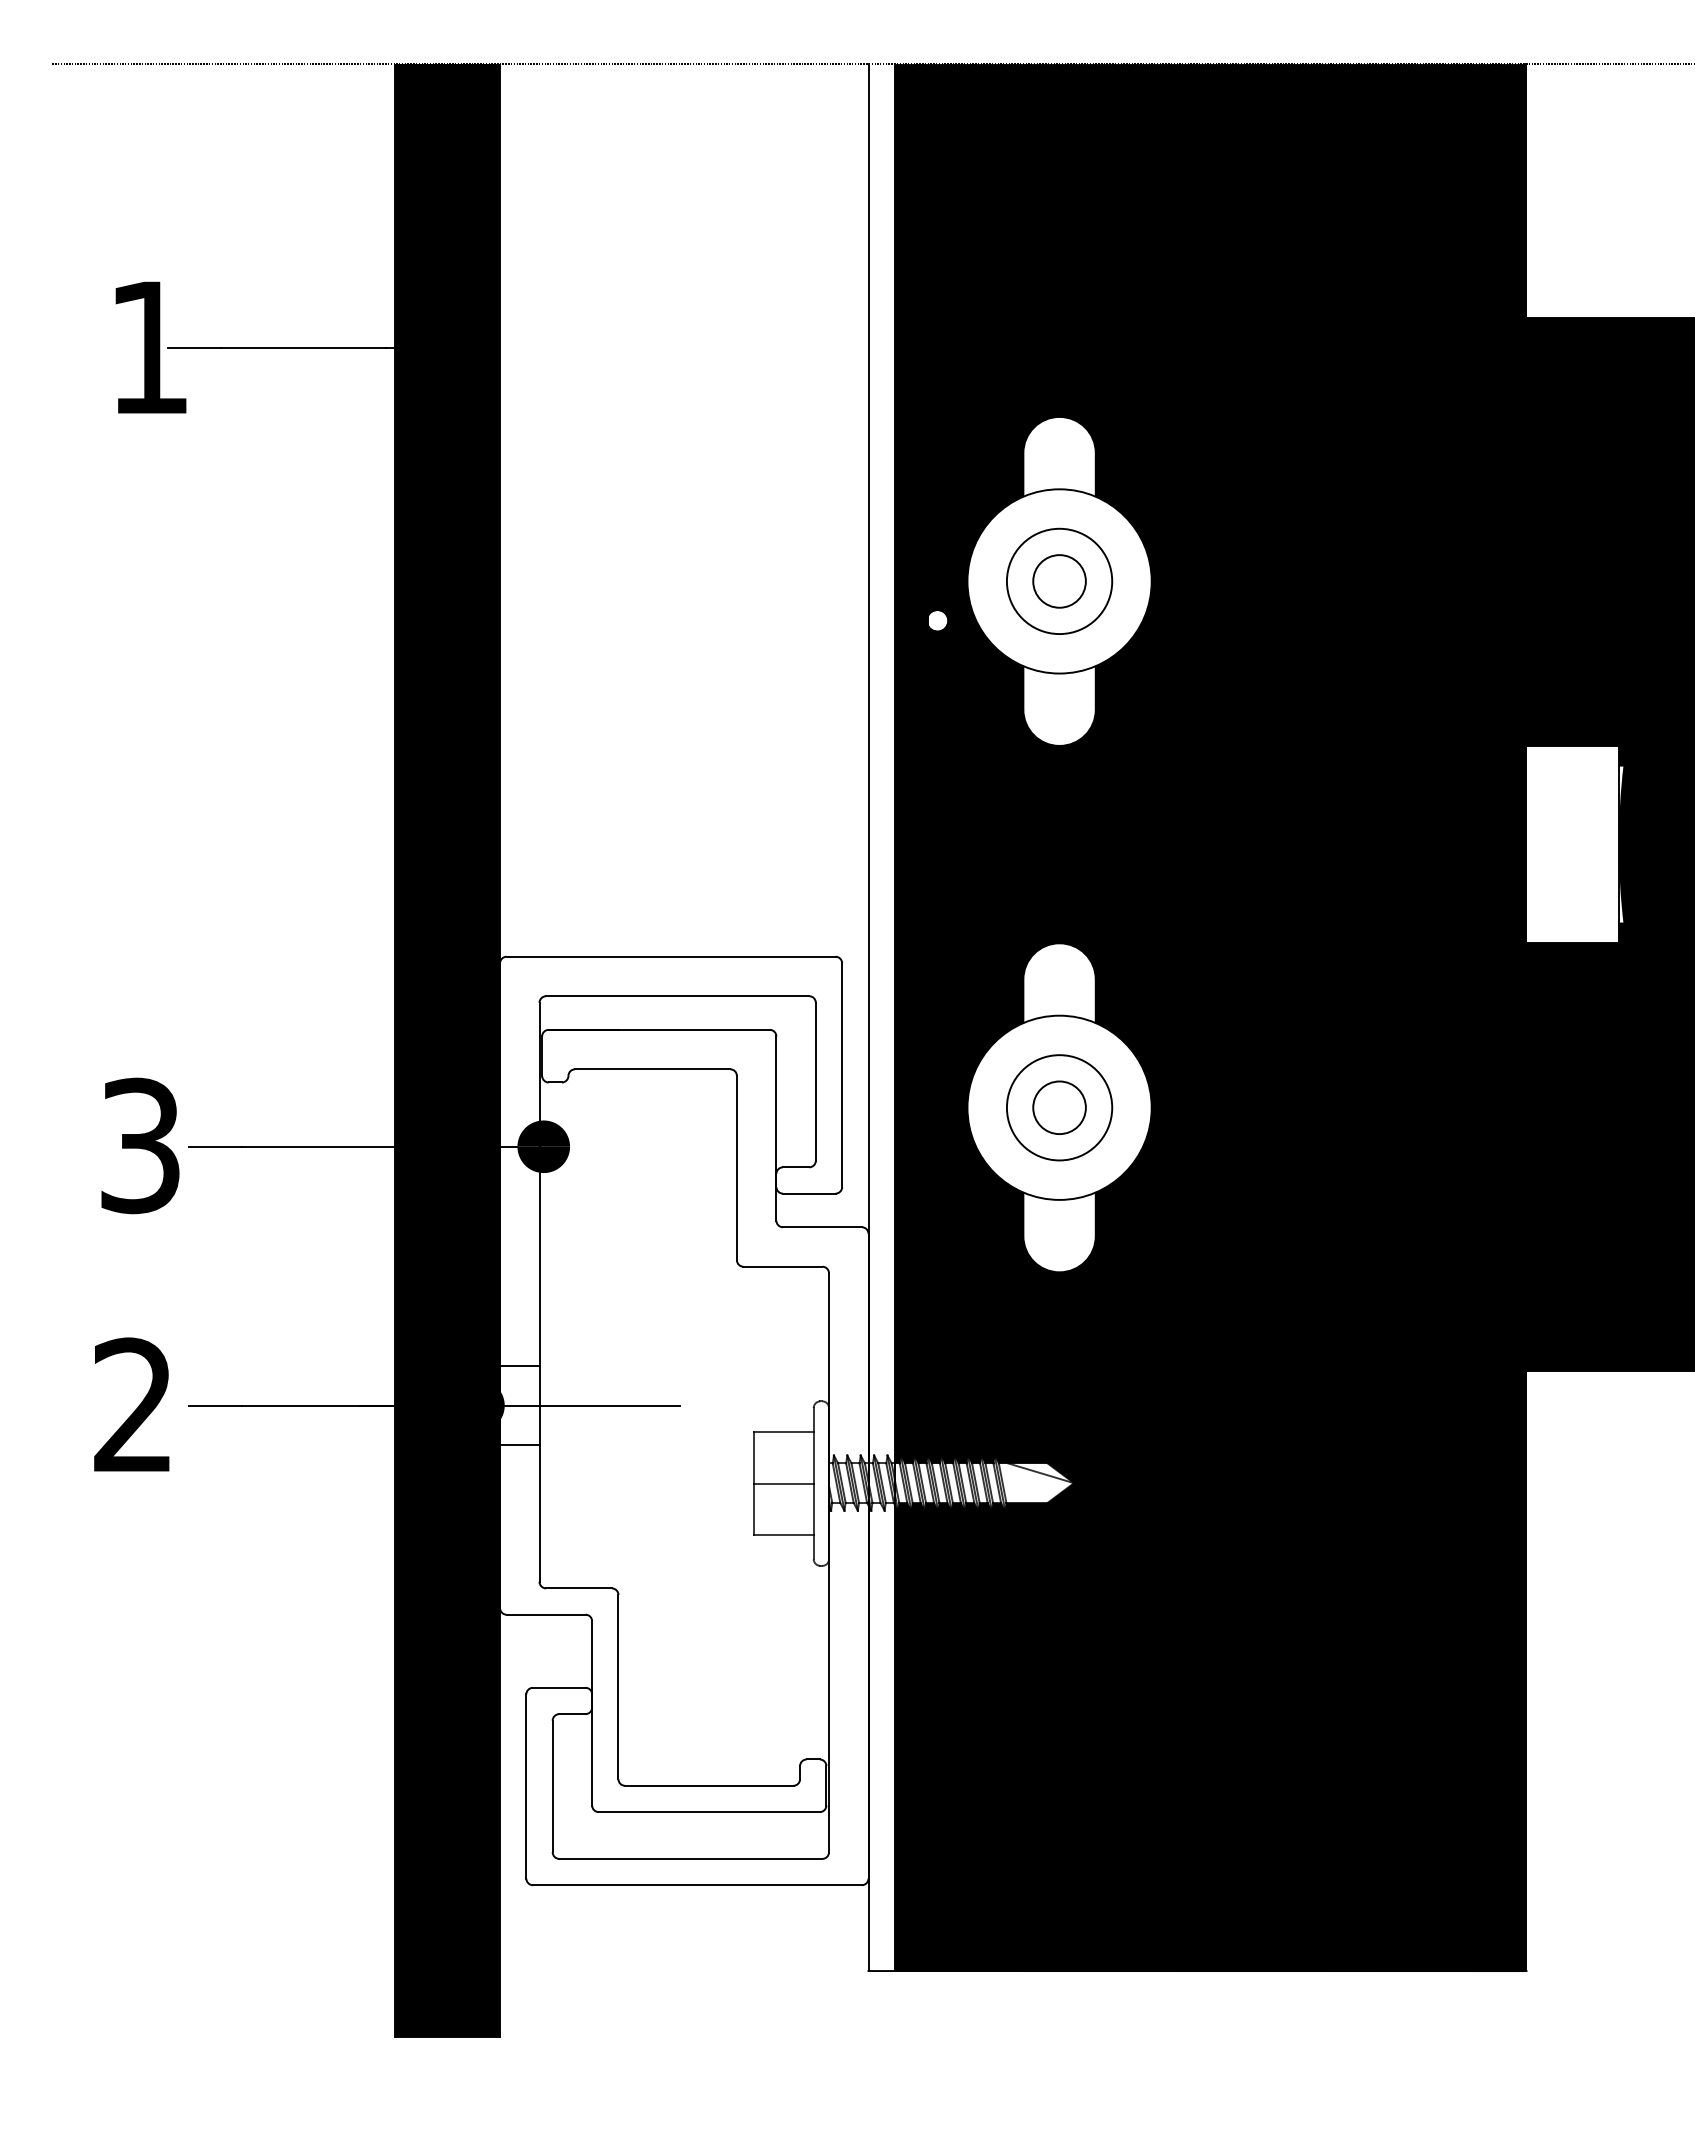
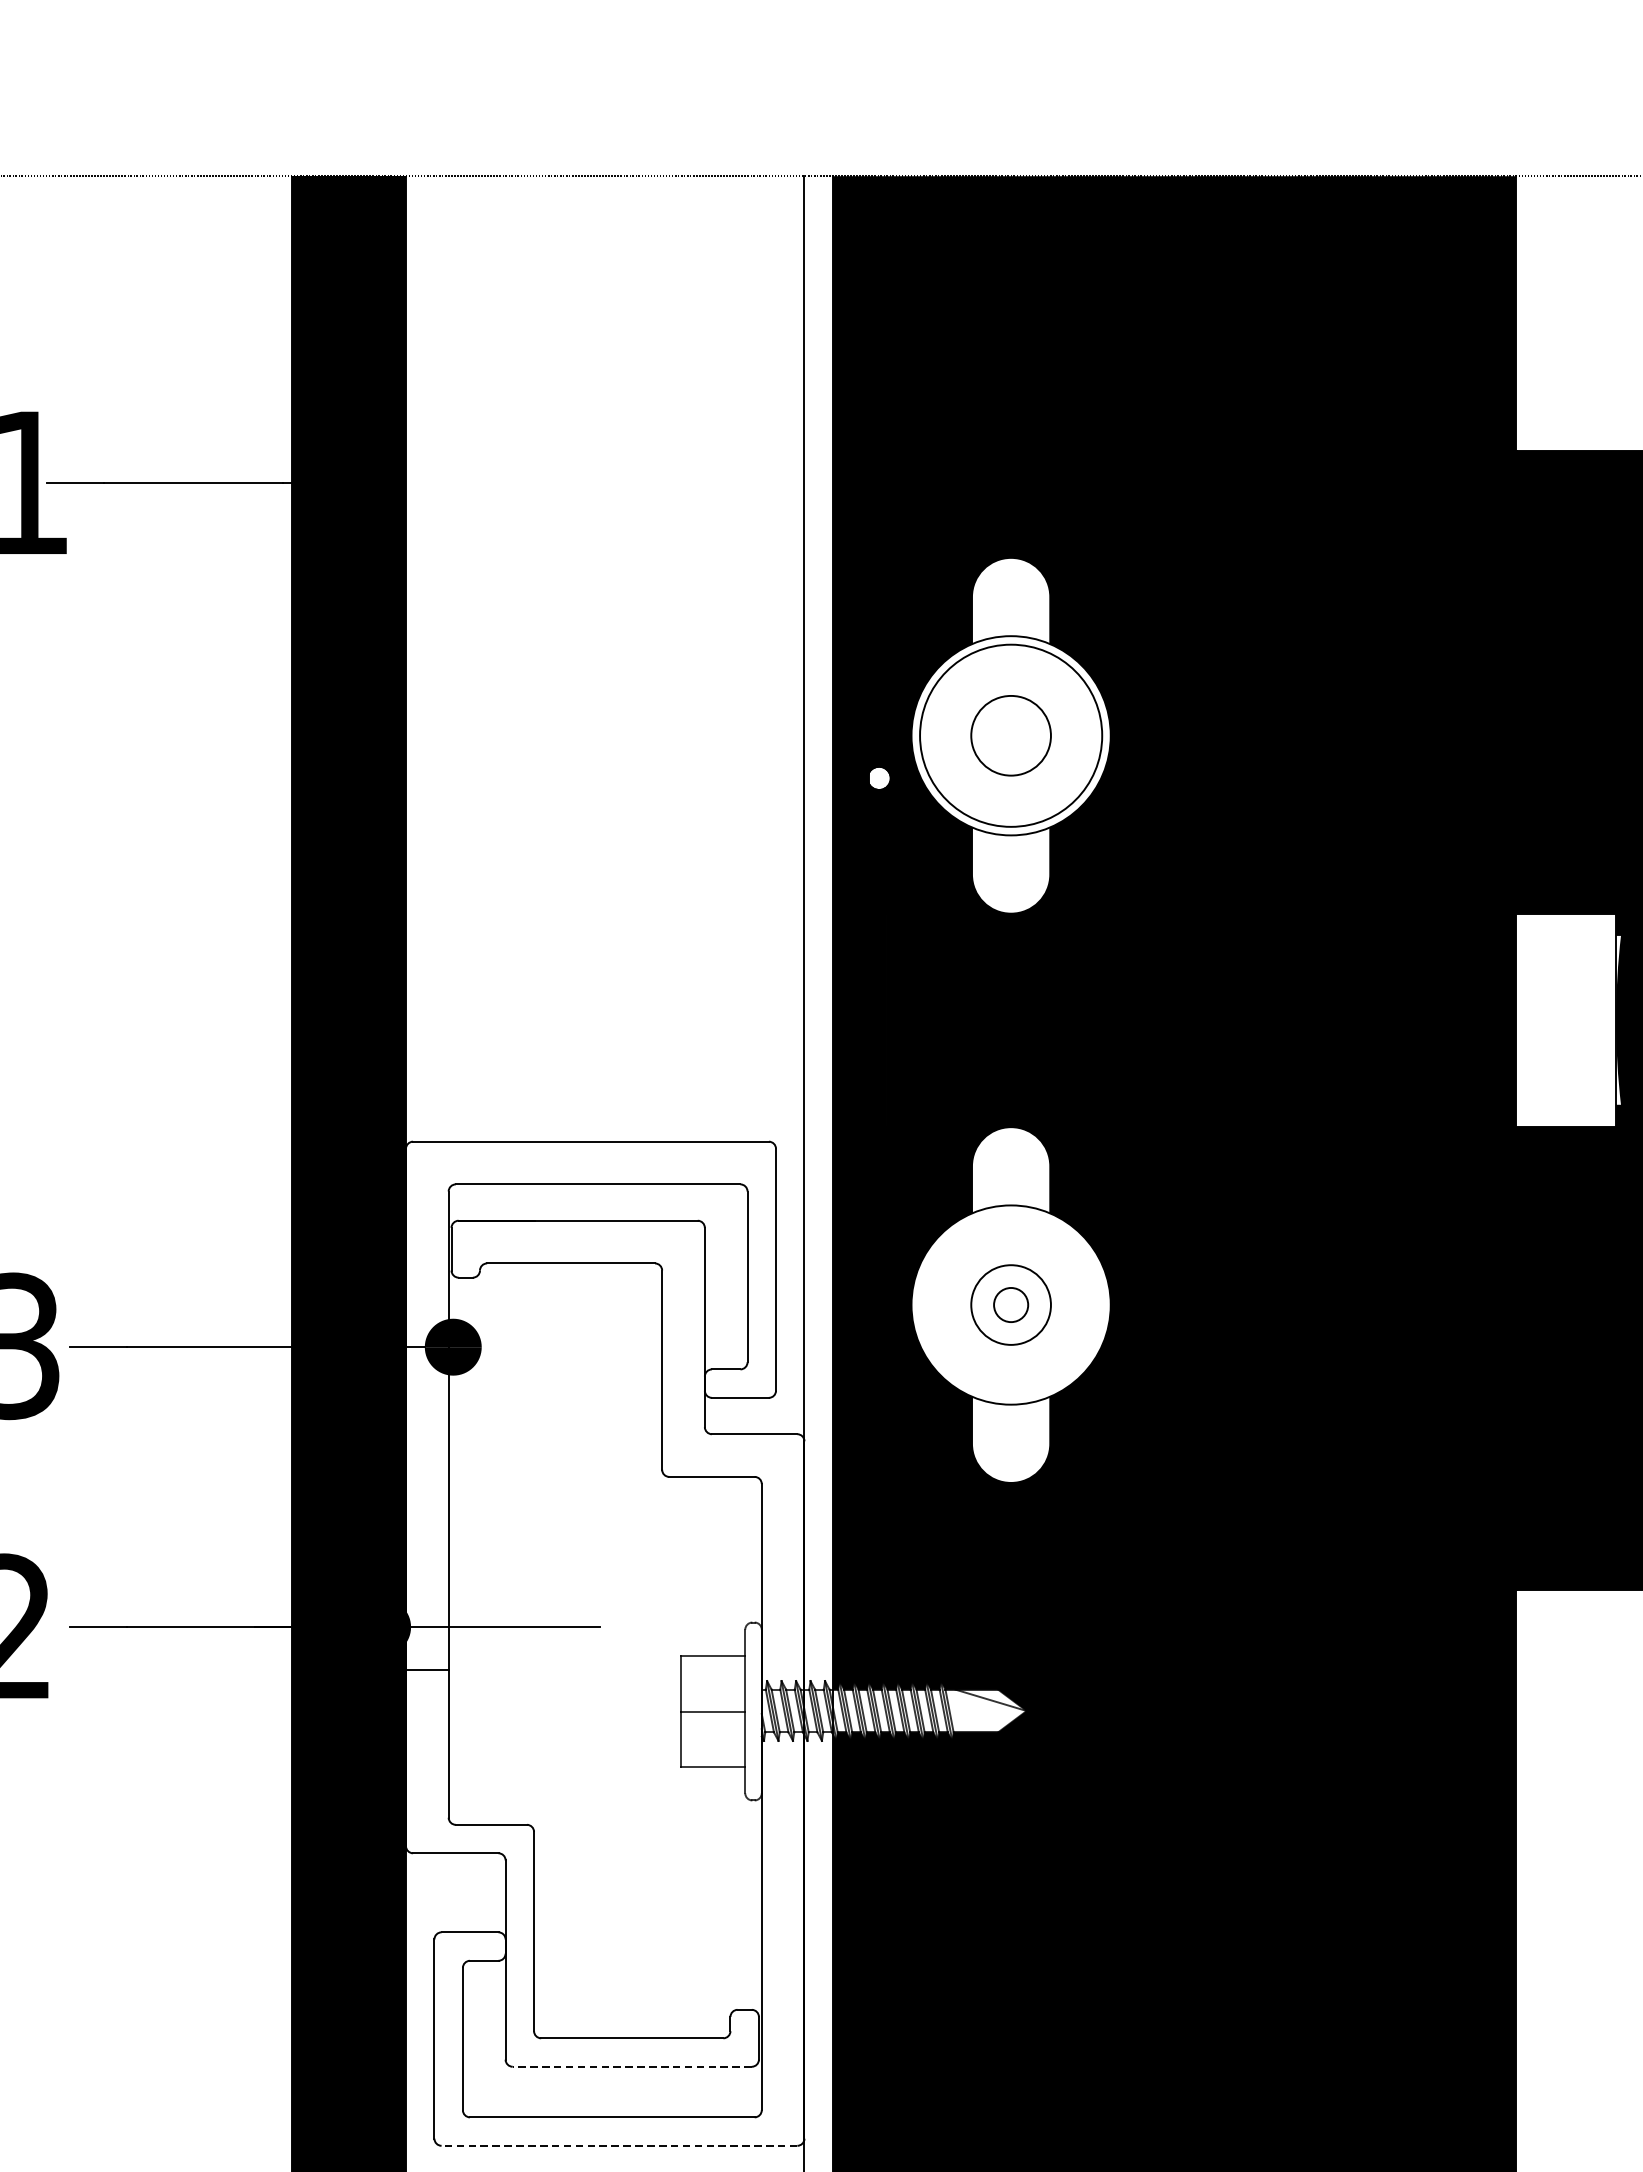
circle: (1059, 581) -> (1011, 735), size x1.4
circle: (1059, 581) -> (1011, 735), size x1.6
circle: (1059, 1107) -> (1011, 1304), size x0.6
circle: (1059, 1107) -> (1011, 1304), size x0.7
line: (519, 1366) -> (427, 1584), removed
line: (709, 1812) -> (632, 2067), solid -> dashed
line: (696, 1885) -> (618, 2146), solid -> dashed

